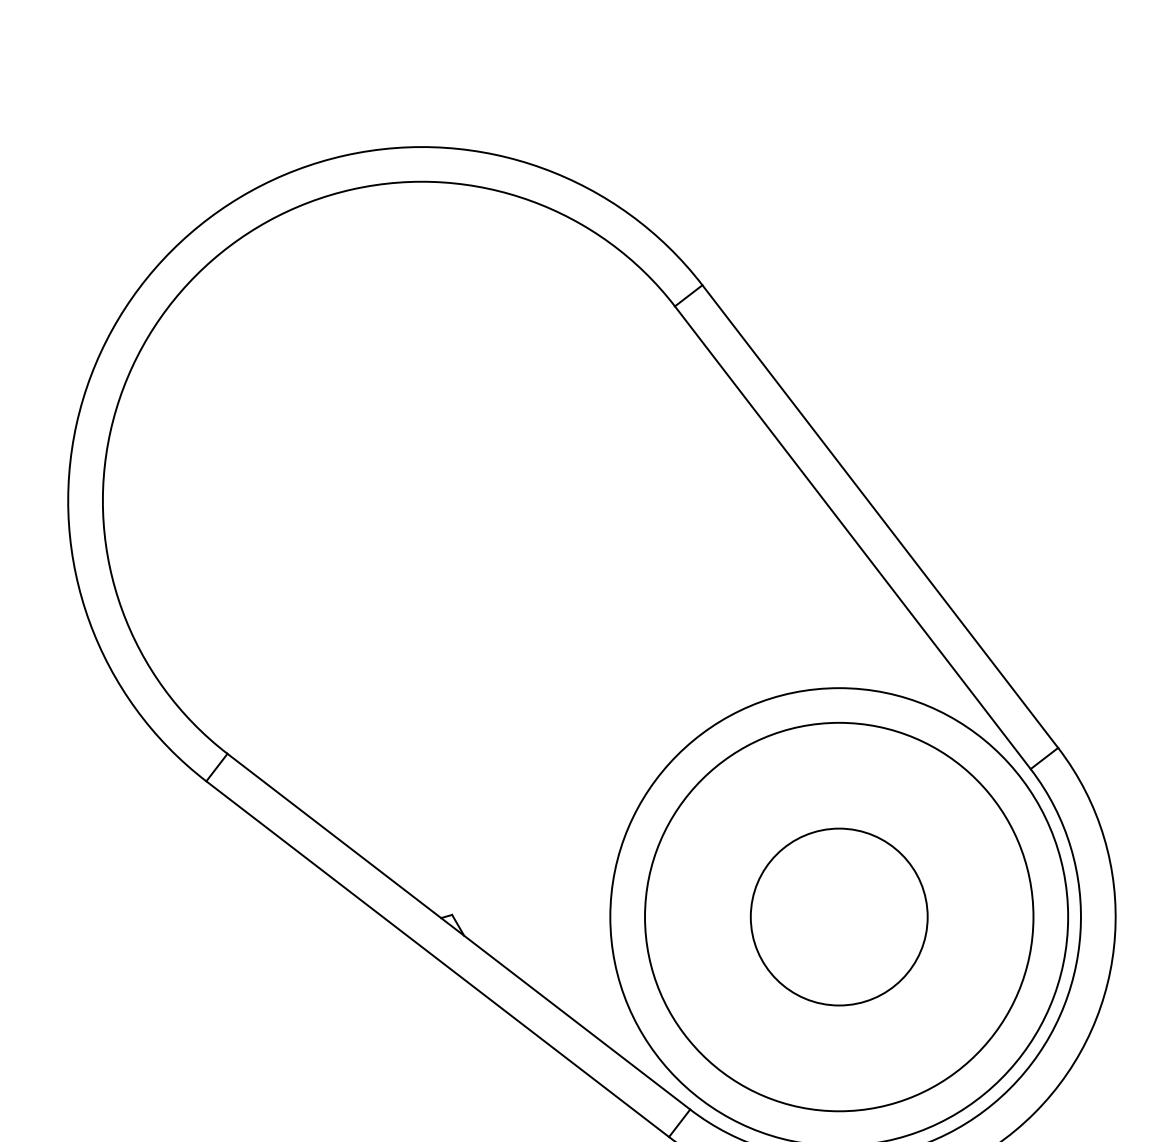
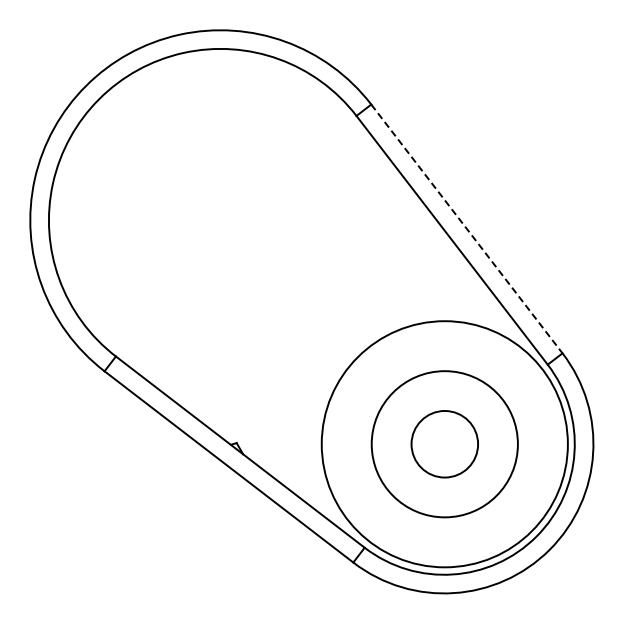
line: (879, 515) -> (466, 228), solid -> dashed
circle: (838, 915) -> (444, 443), size x0.7
circle: (838, 915) -> (444, 443), size x0.7

